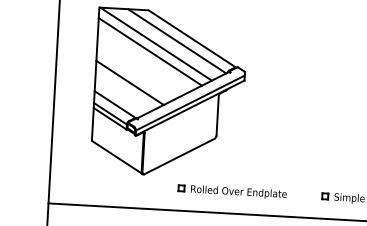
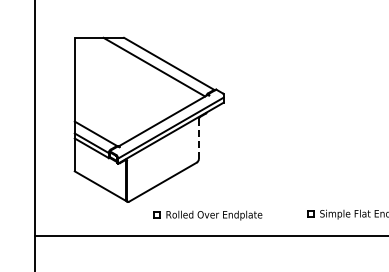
line: (156, 43) -> (133, 70), removed
line: (149, 52) -> (127, 79), removed
line: (129, 83) -> (109, 111), removed
line: (217, 115) -> (198, 139), solid -> dashed
part: (231, 191) -> (207, 215), moved

